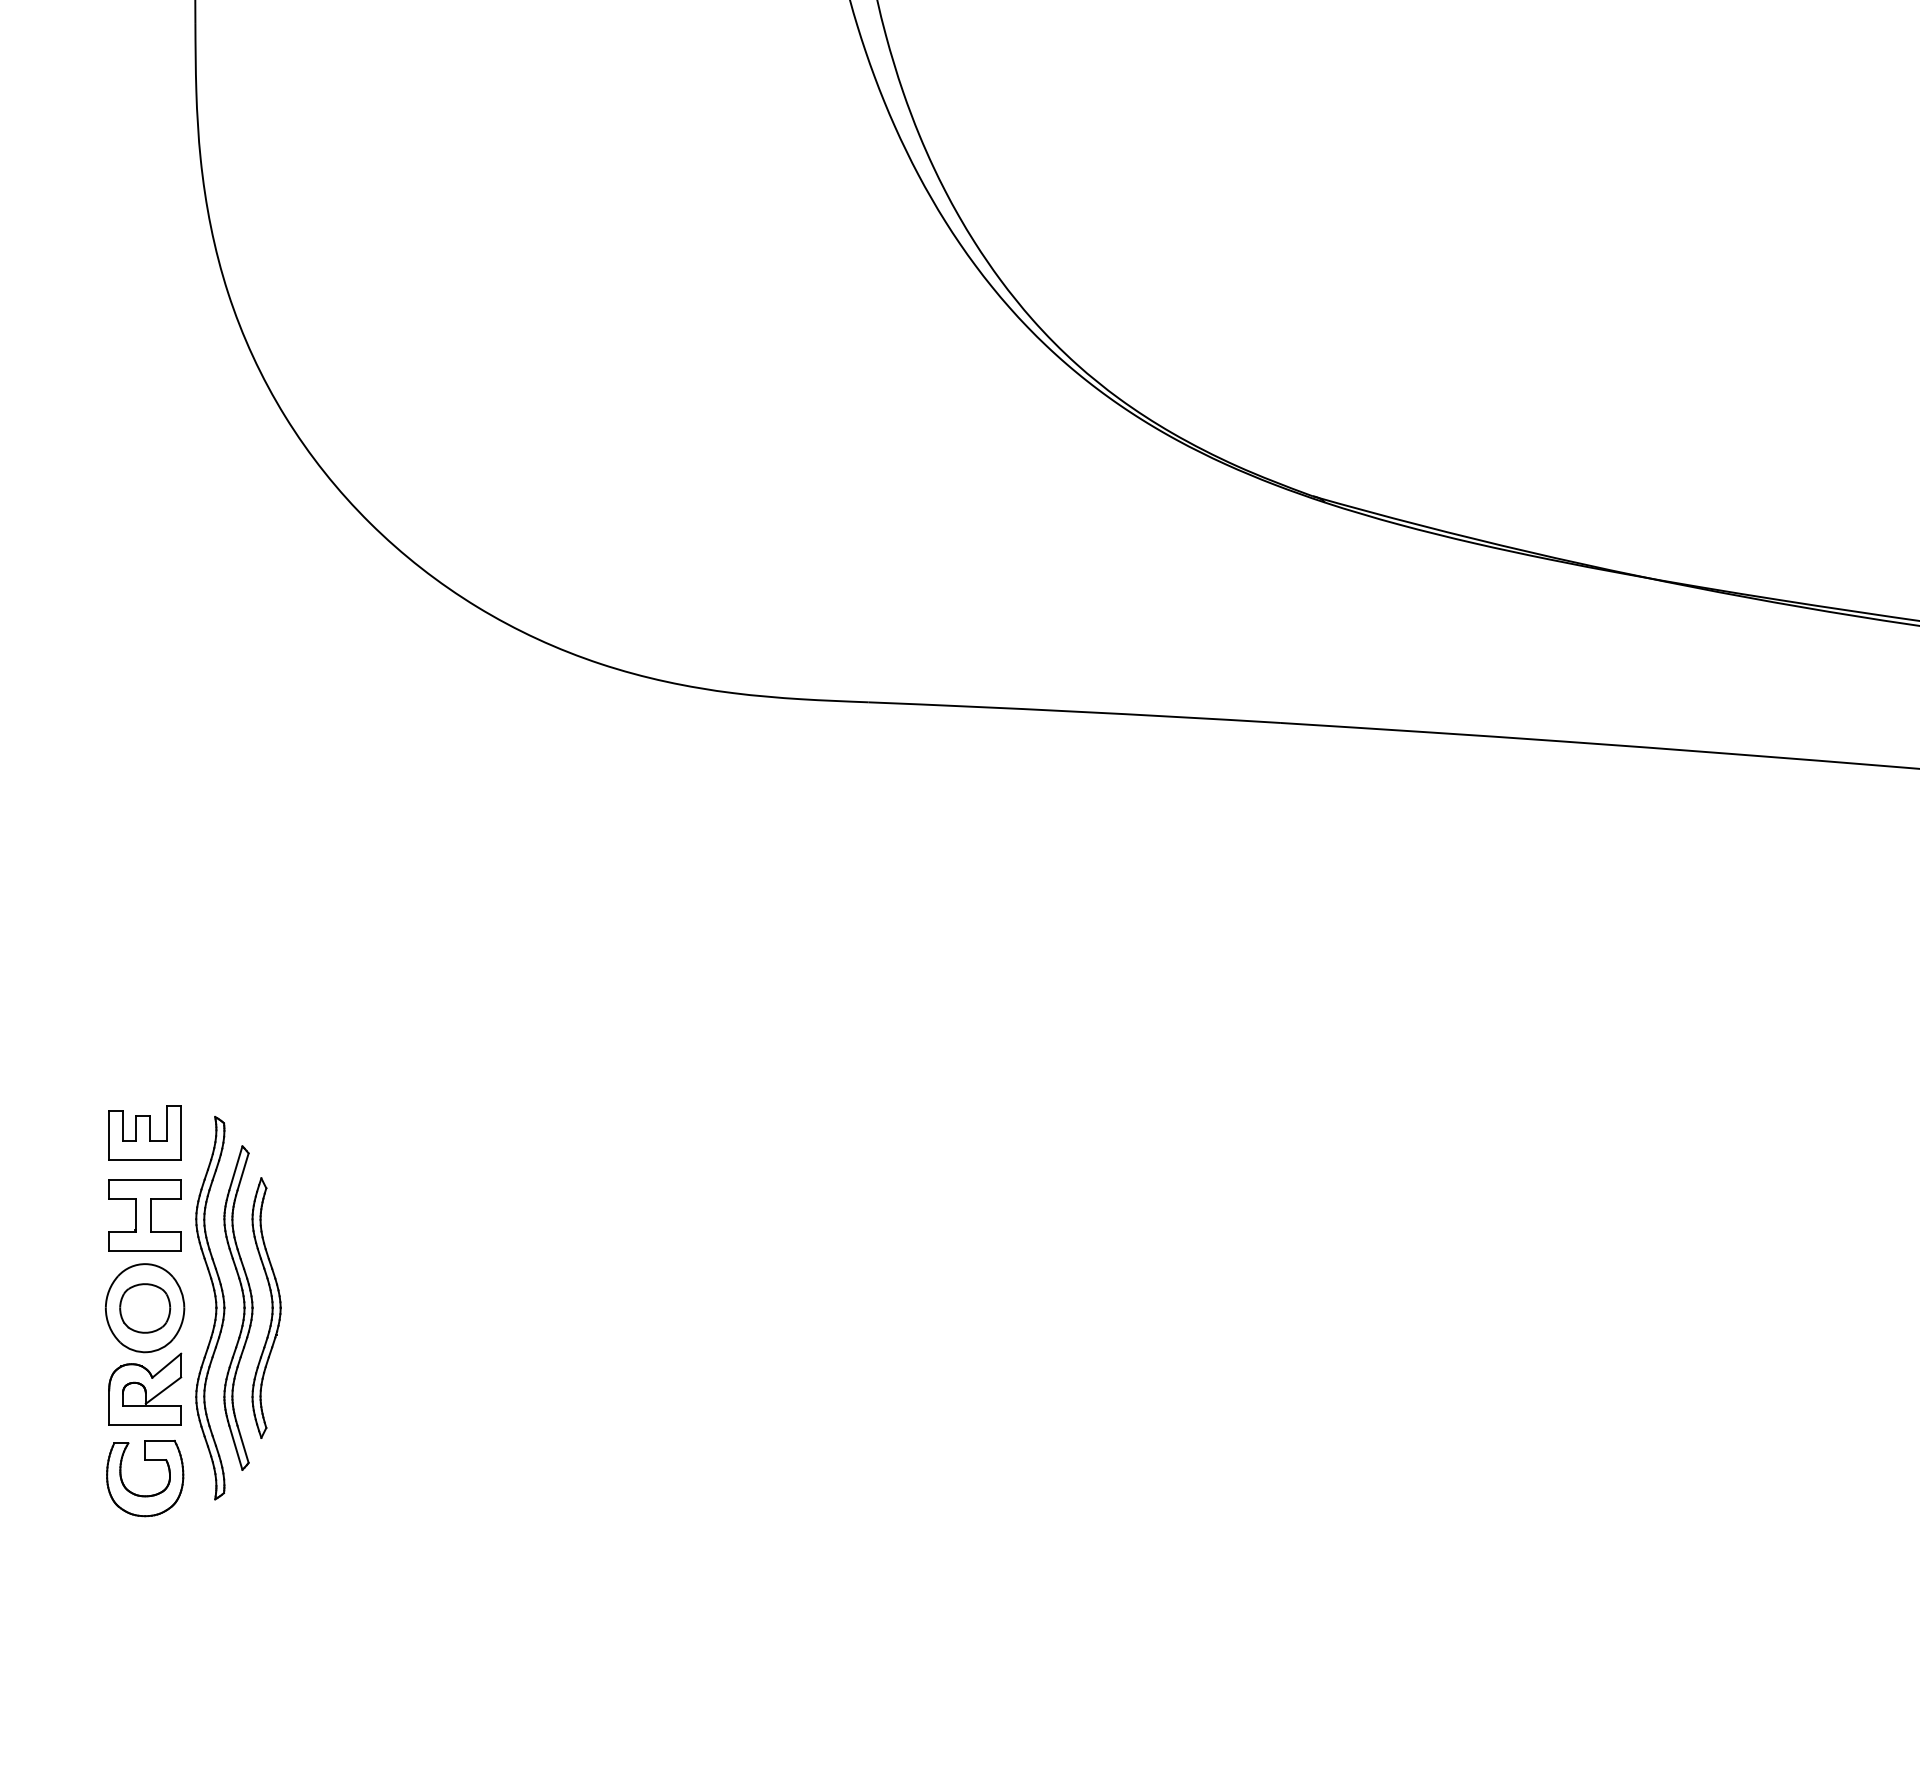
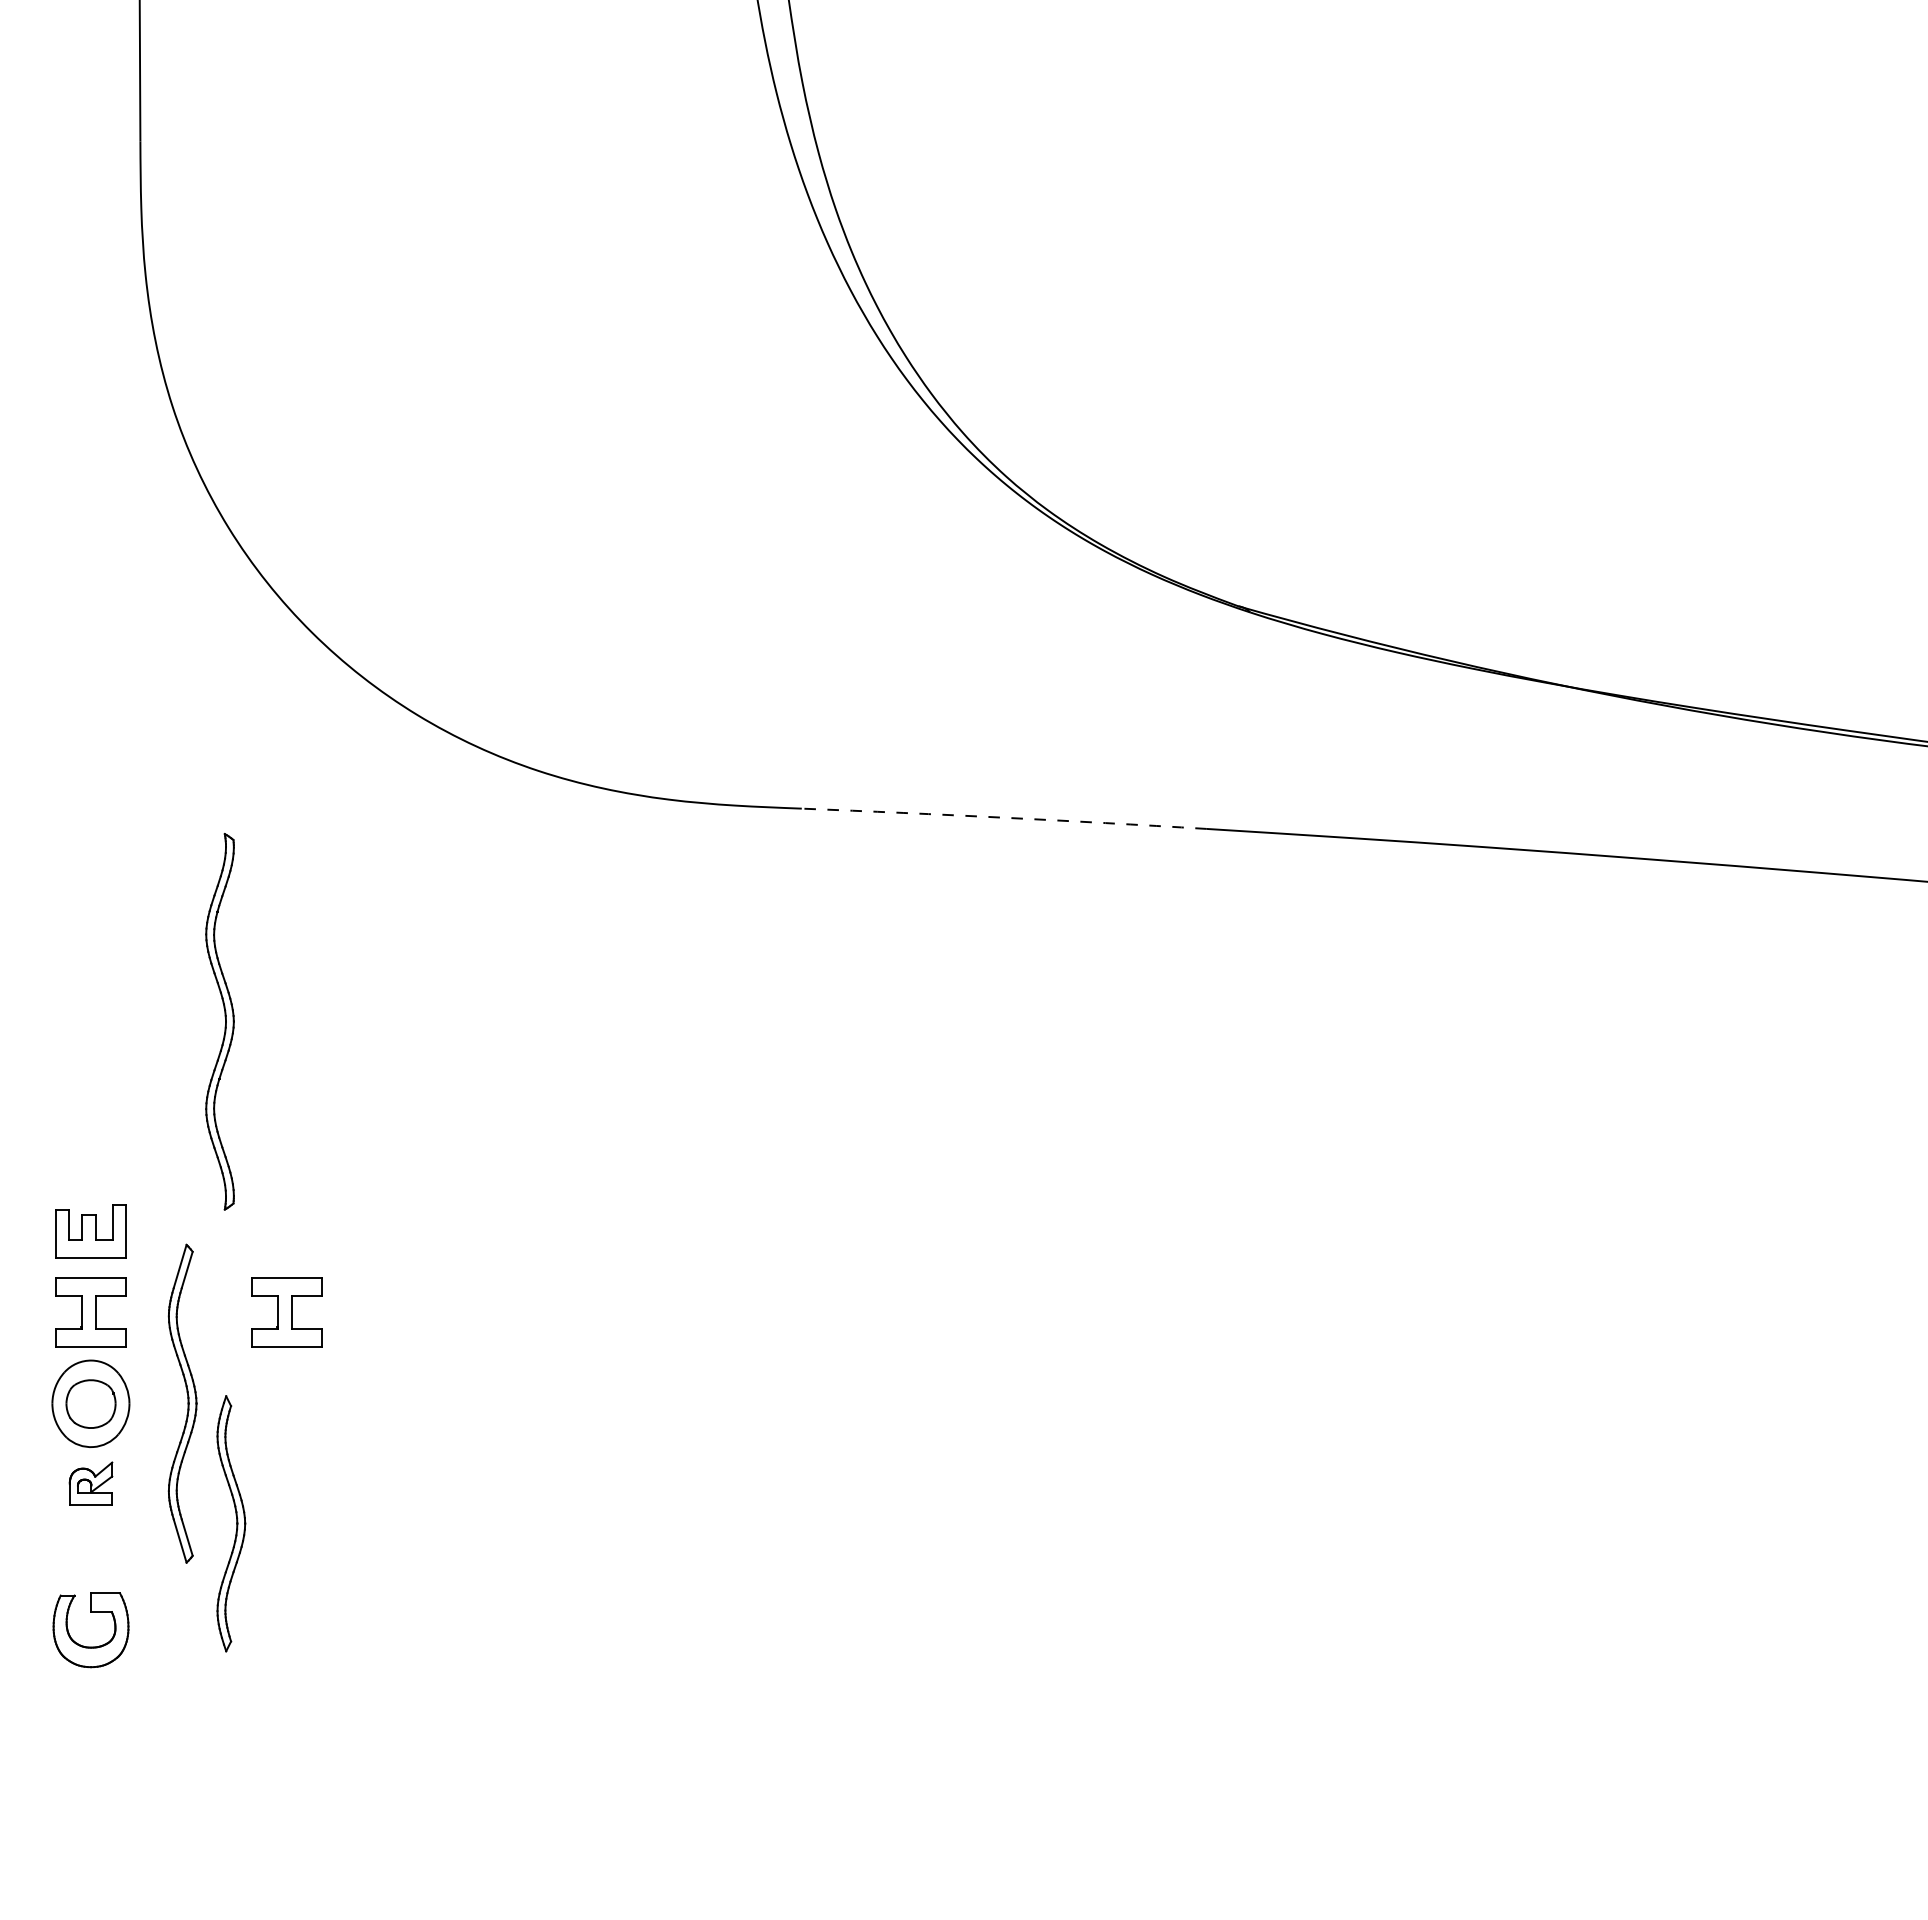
arc: (1074, 711) -> (1004, 817), solid -> dashed
part: (344, 1215) -> (286, 1312), added
part: (209, 1307) -> (219, 1021), moved
part: (266, 1307) -> (231, 1523), moved
part: (144, 1389) -> (90, 1483), size x0.6
part: (144, 1495) -> (90, 1646), moved

